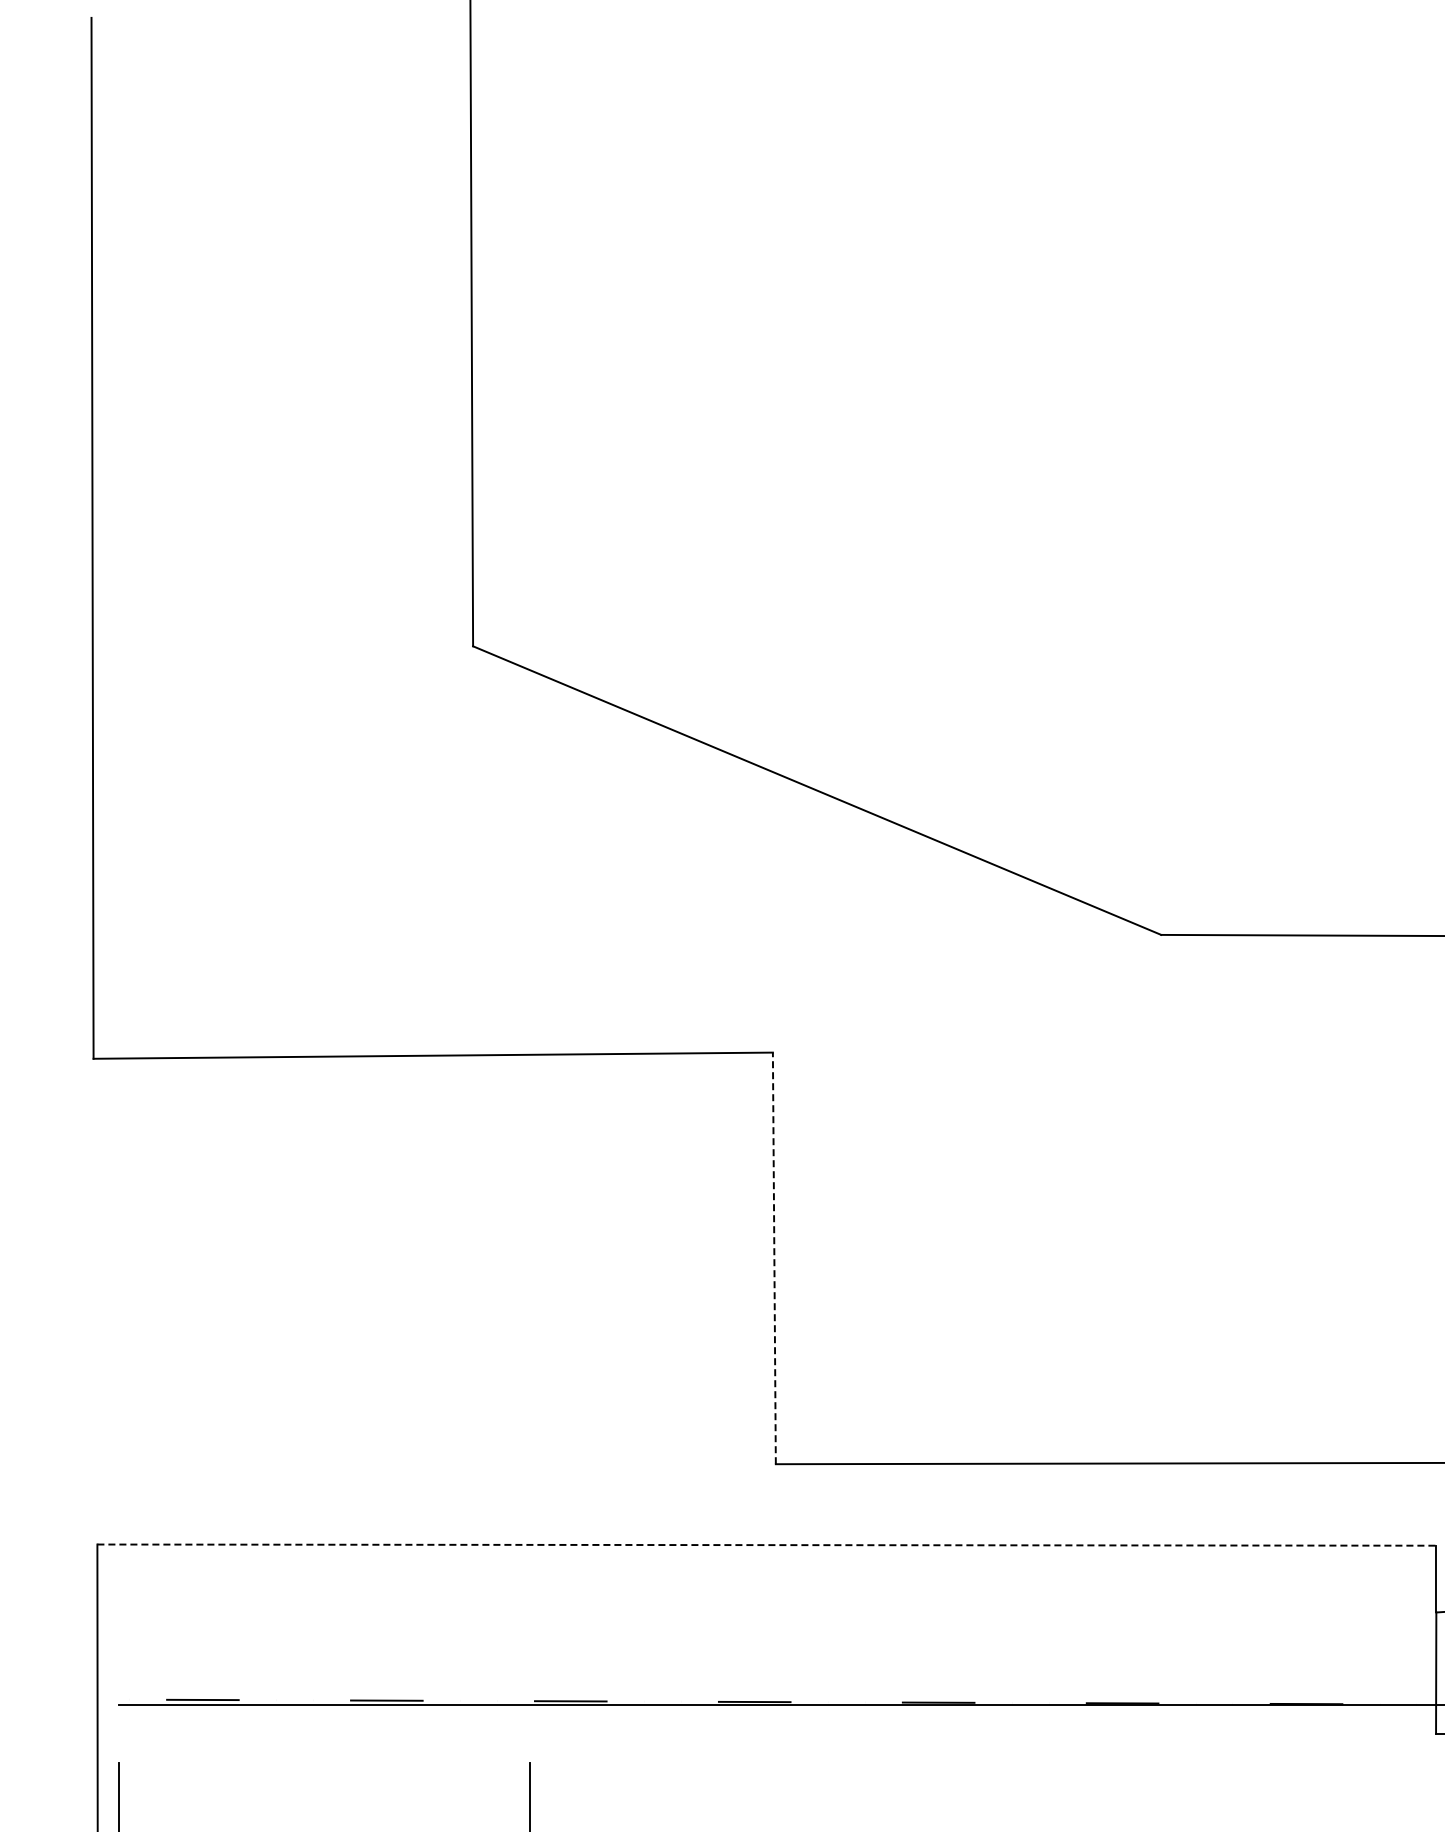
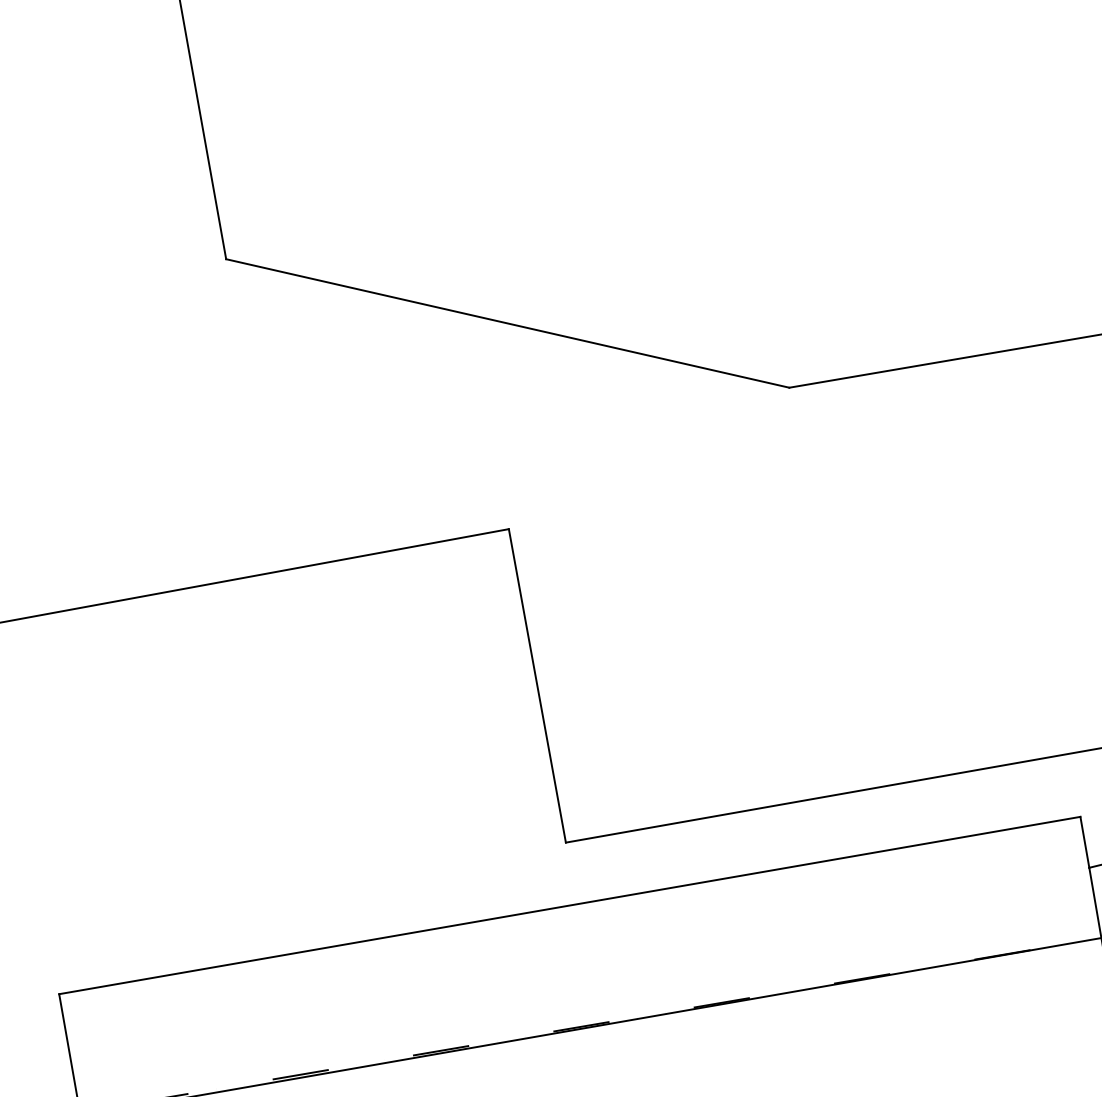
line: (774, 1258) -> (537, 685), dashed -> solid
line: (767, 1545) -> (570, 905), dashed -> solid

